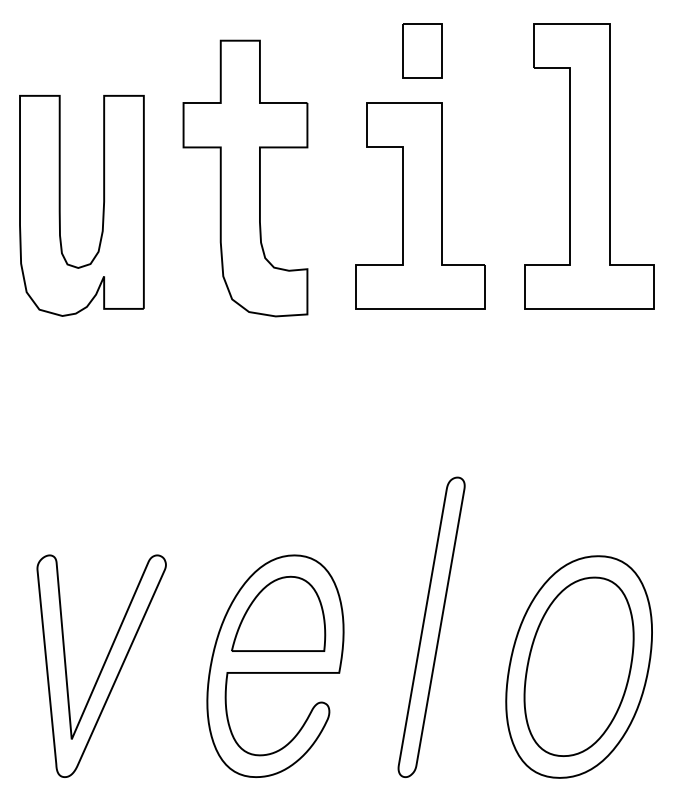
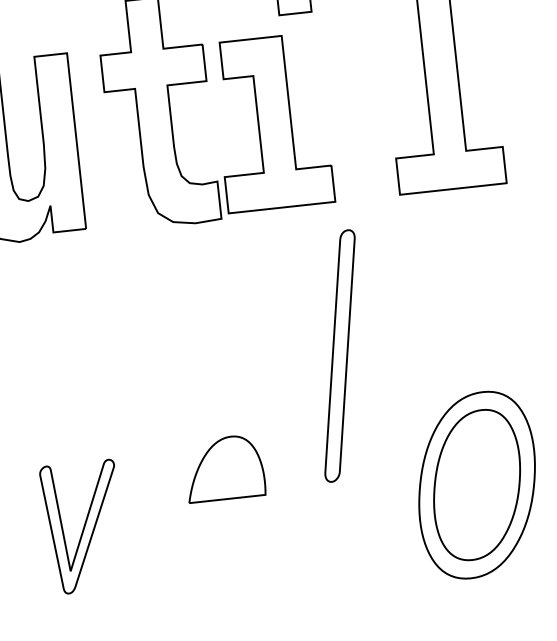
part: (420, 205) -> (272, 122), moved
part: (431, 626) -> (339, 355), moved
part: (101, 665) -> (83, 526), size x0.7
part: (275, 665) -> (226, 511), removed

